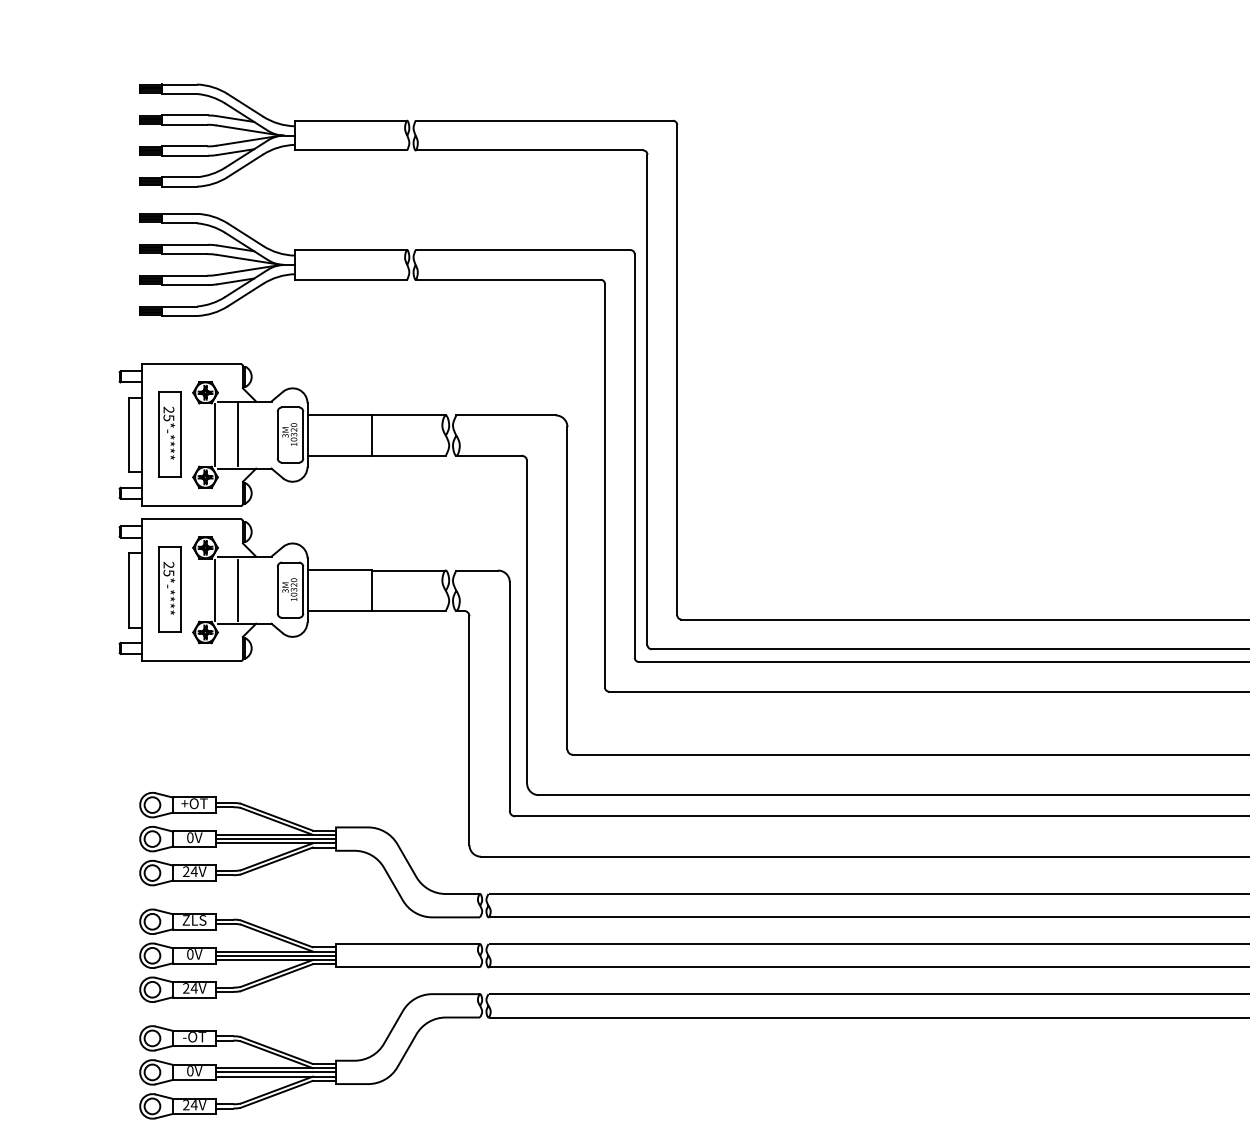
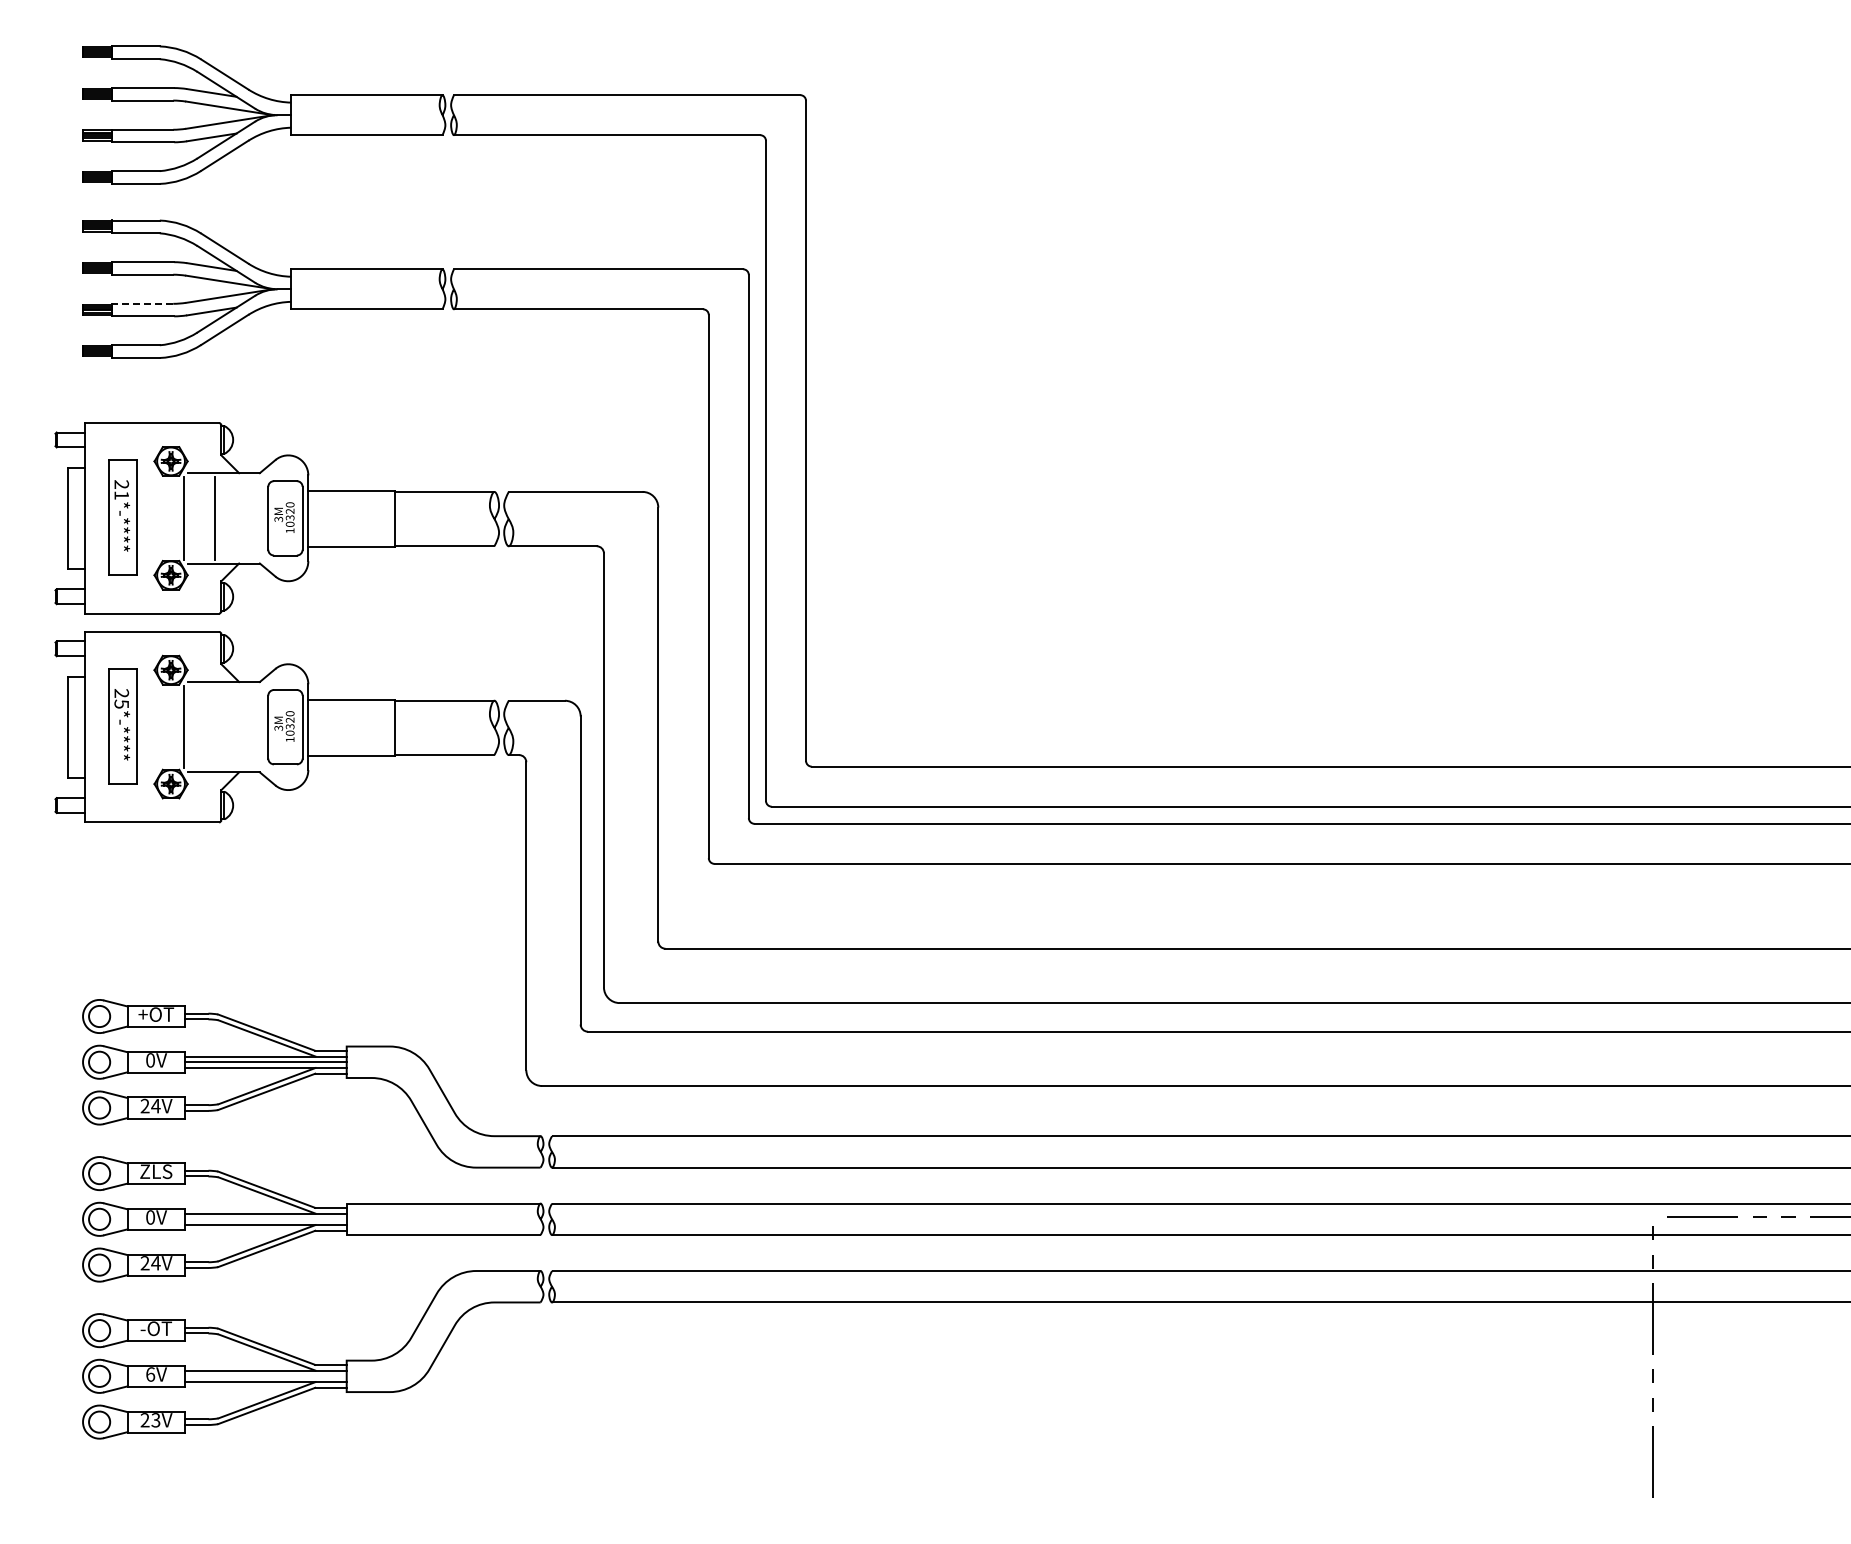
line: (184, 275) -> (142, 303), solid -> dashed
text: (168, 417) -> (121, 494), 25*-**** -> 21*-****
line: (238, 589) -> (215, 726), removed
line: (275, 955) -> (265, 1219), removed
text: (190, 1071) -> (150, 1374), 0V -> 6V
line: (275, 1072) -> (265, 1376), removed
text: (193, 1105) -> (155, 1420), 24V -> 23V

